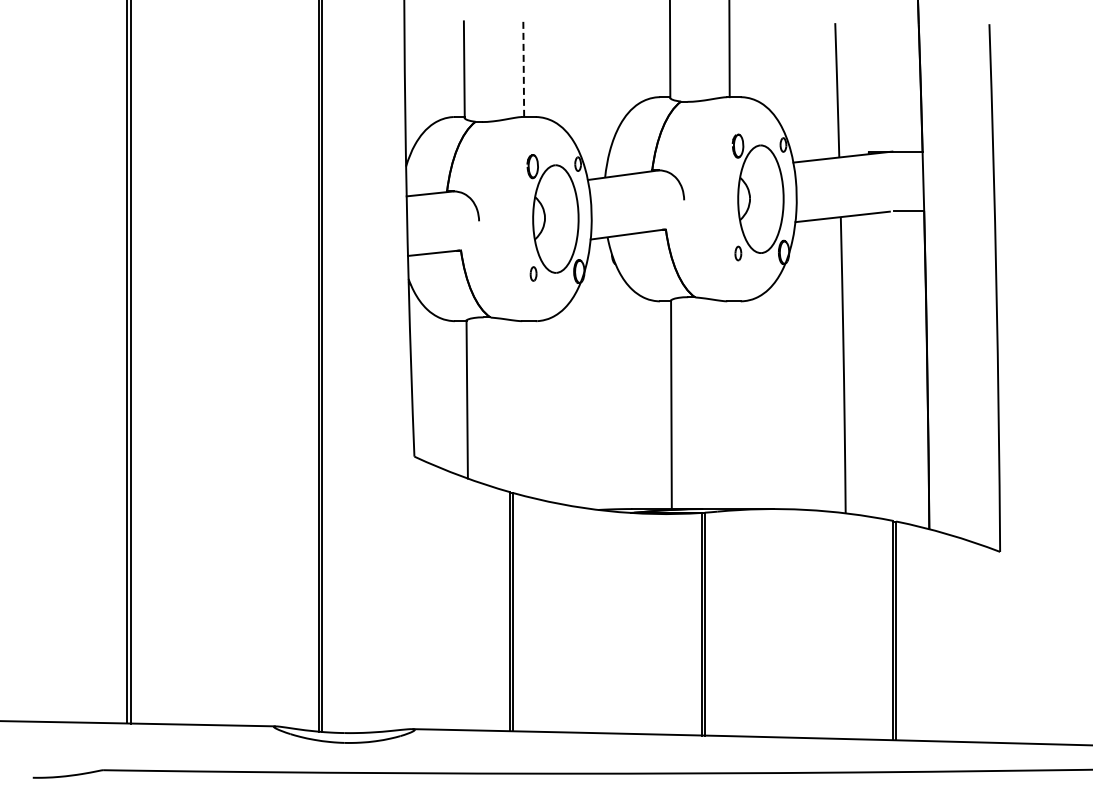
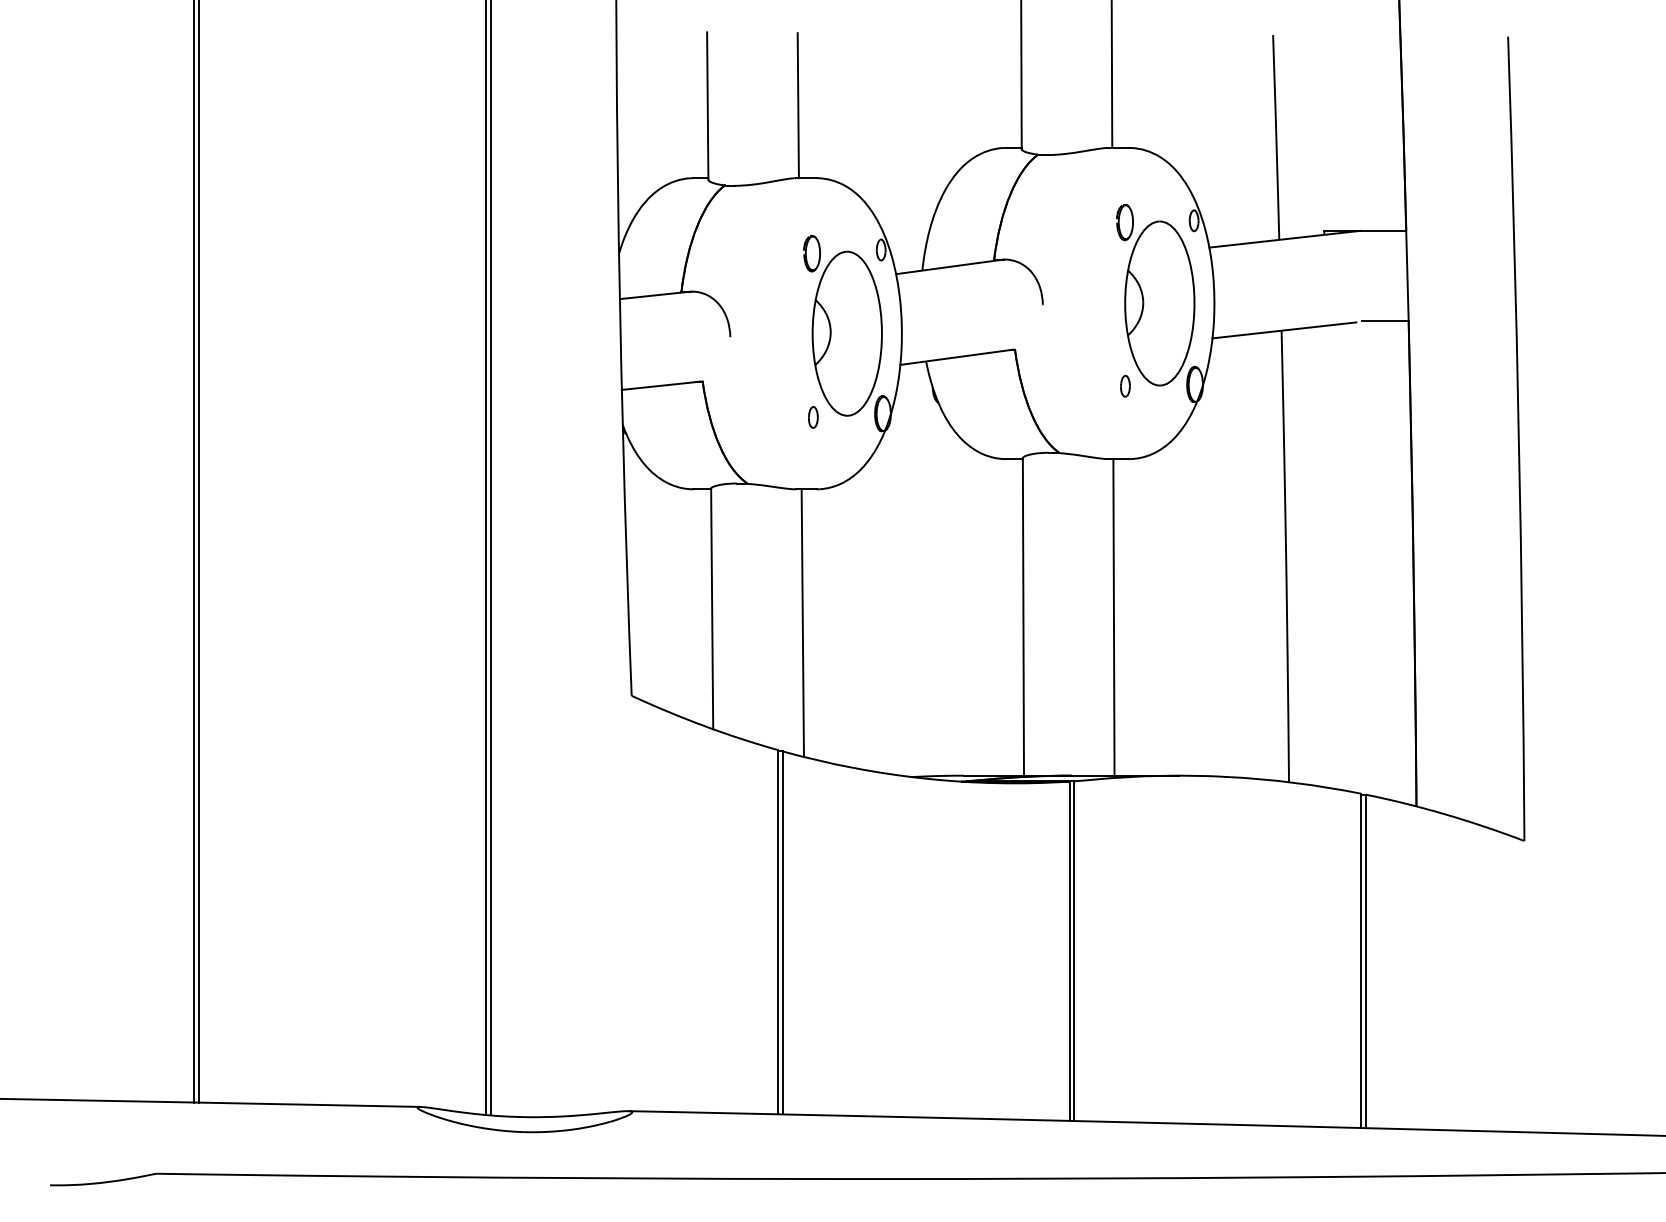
line: (523, 69) -> (797, 105), dashed -> solid
line: (730, 405) -> (1113, 617), added
line: (526, 408) -> (802, 622), added

